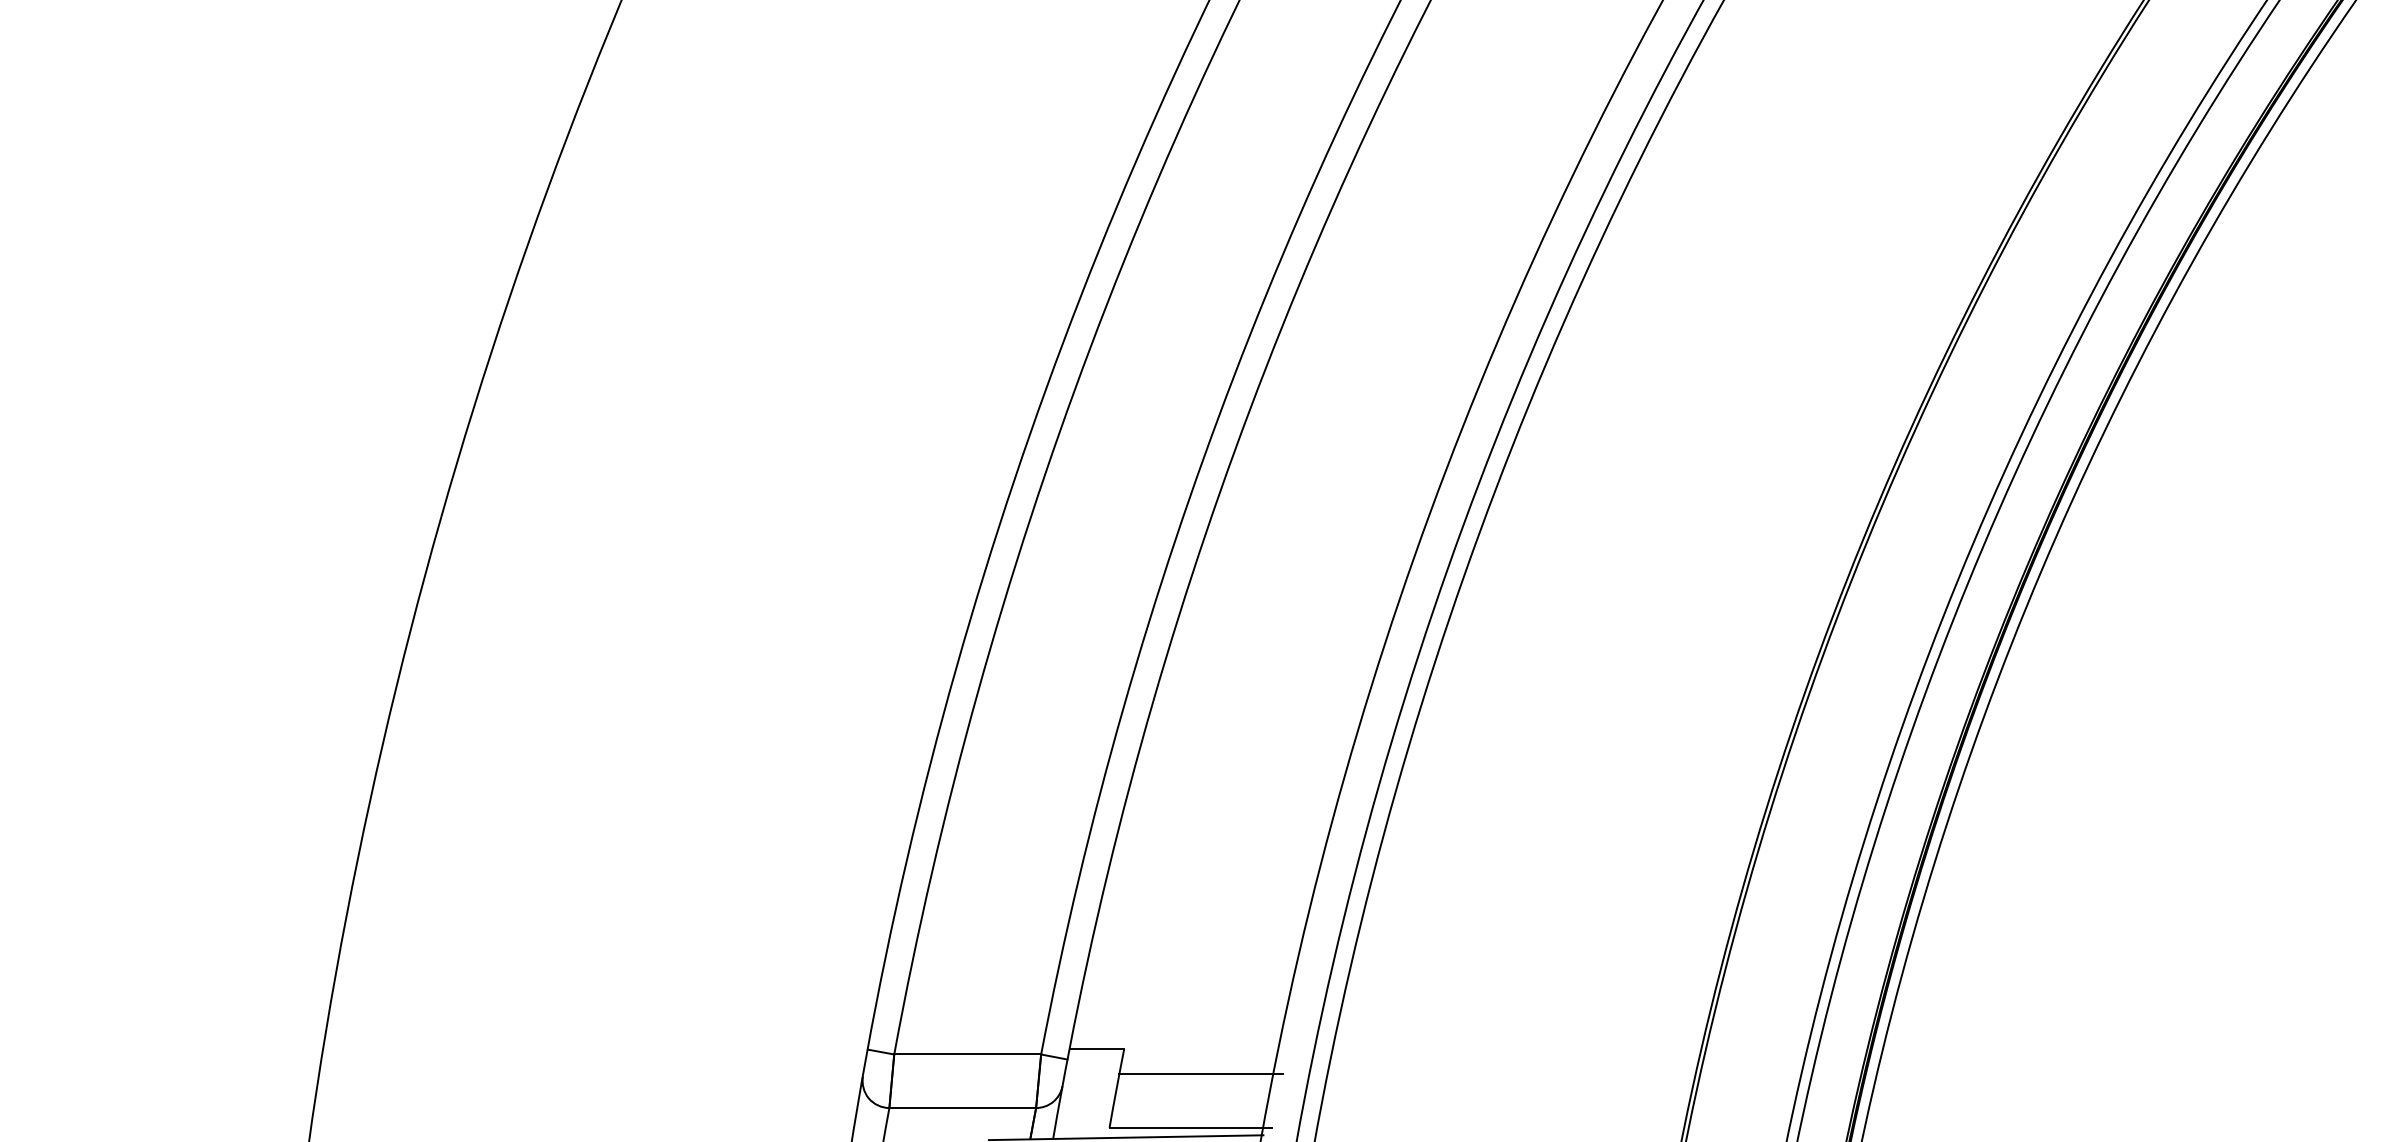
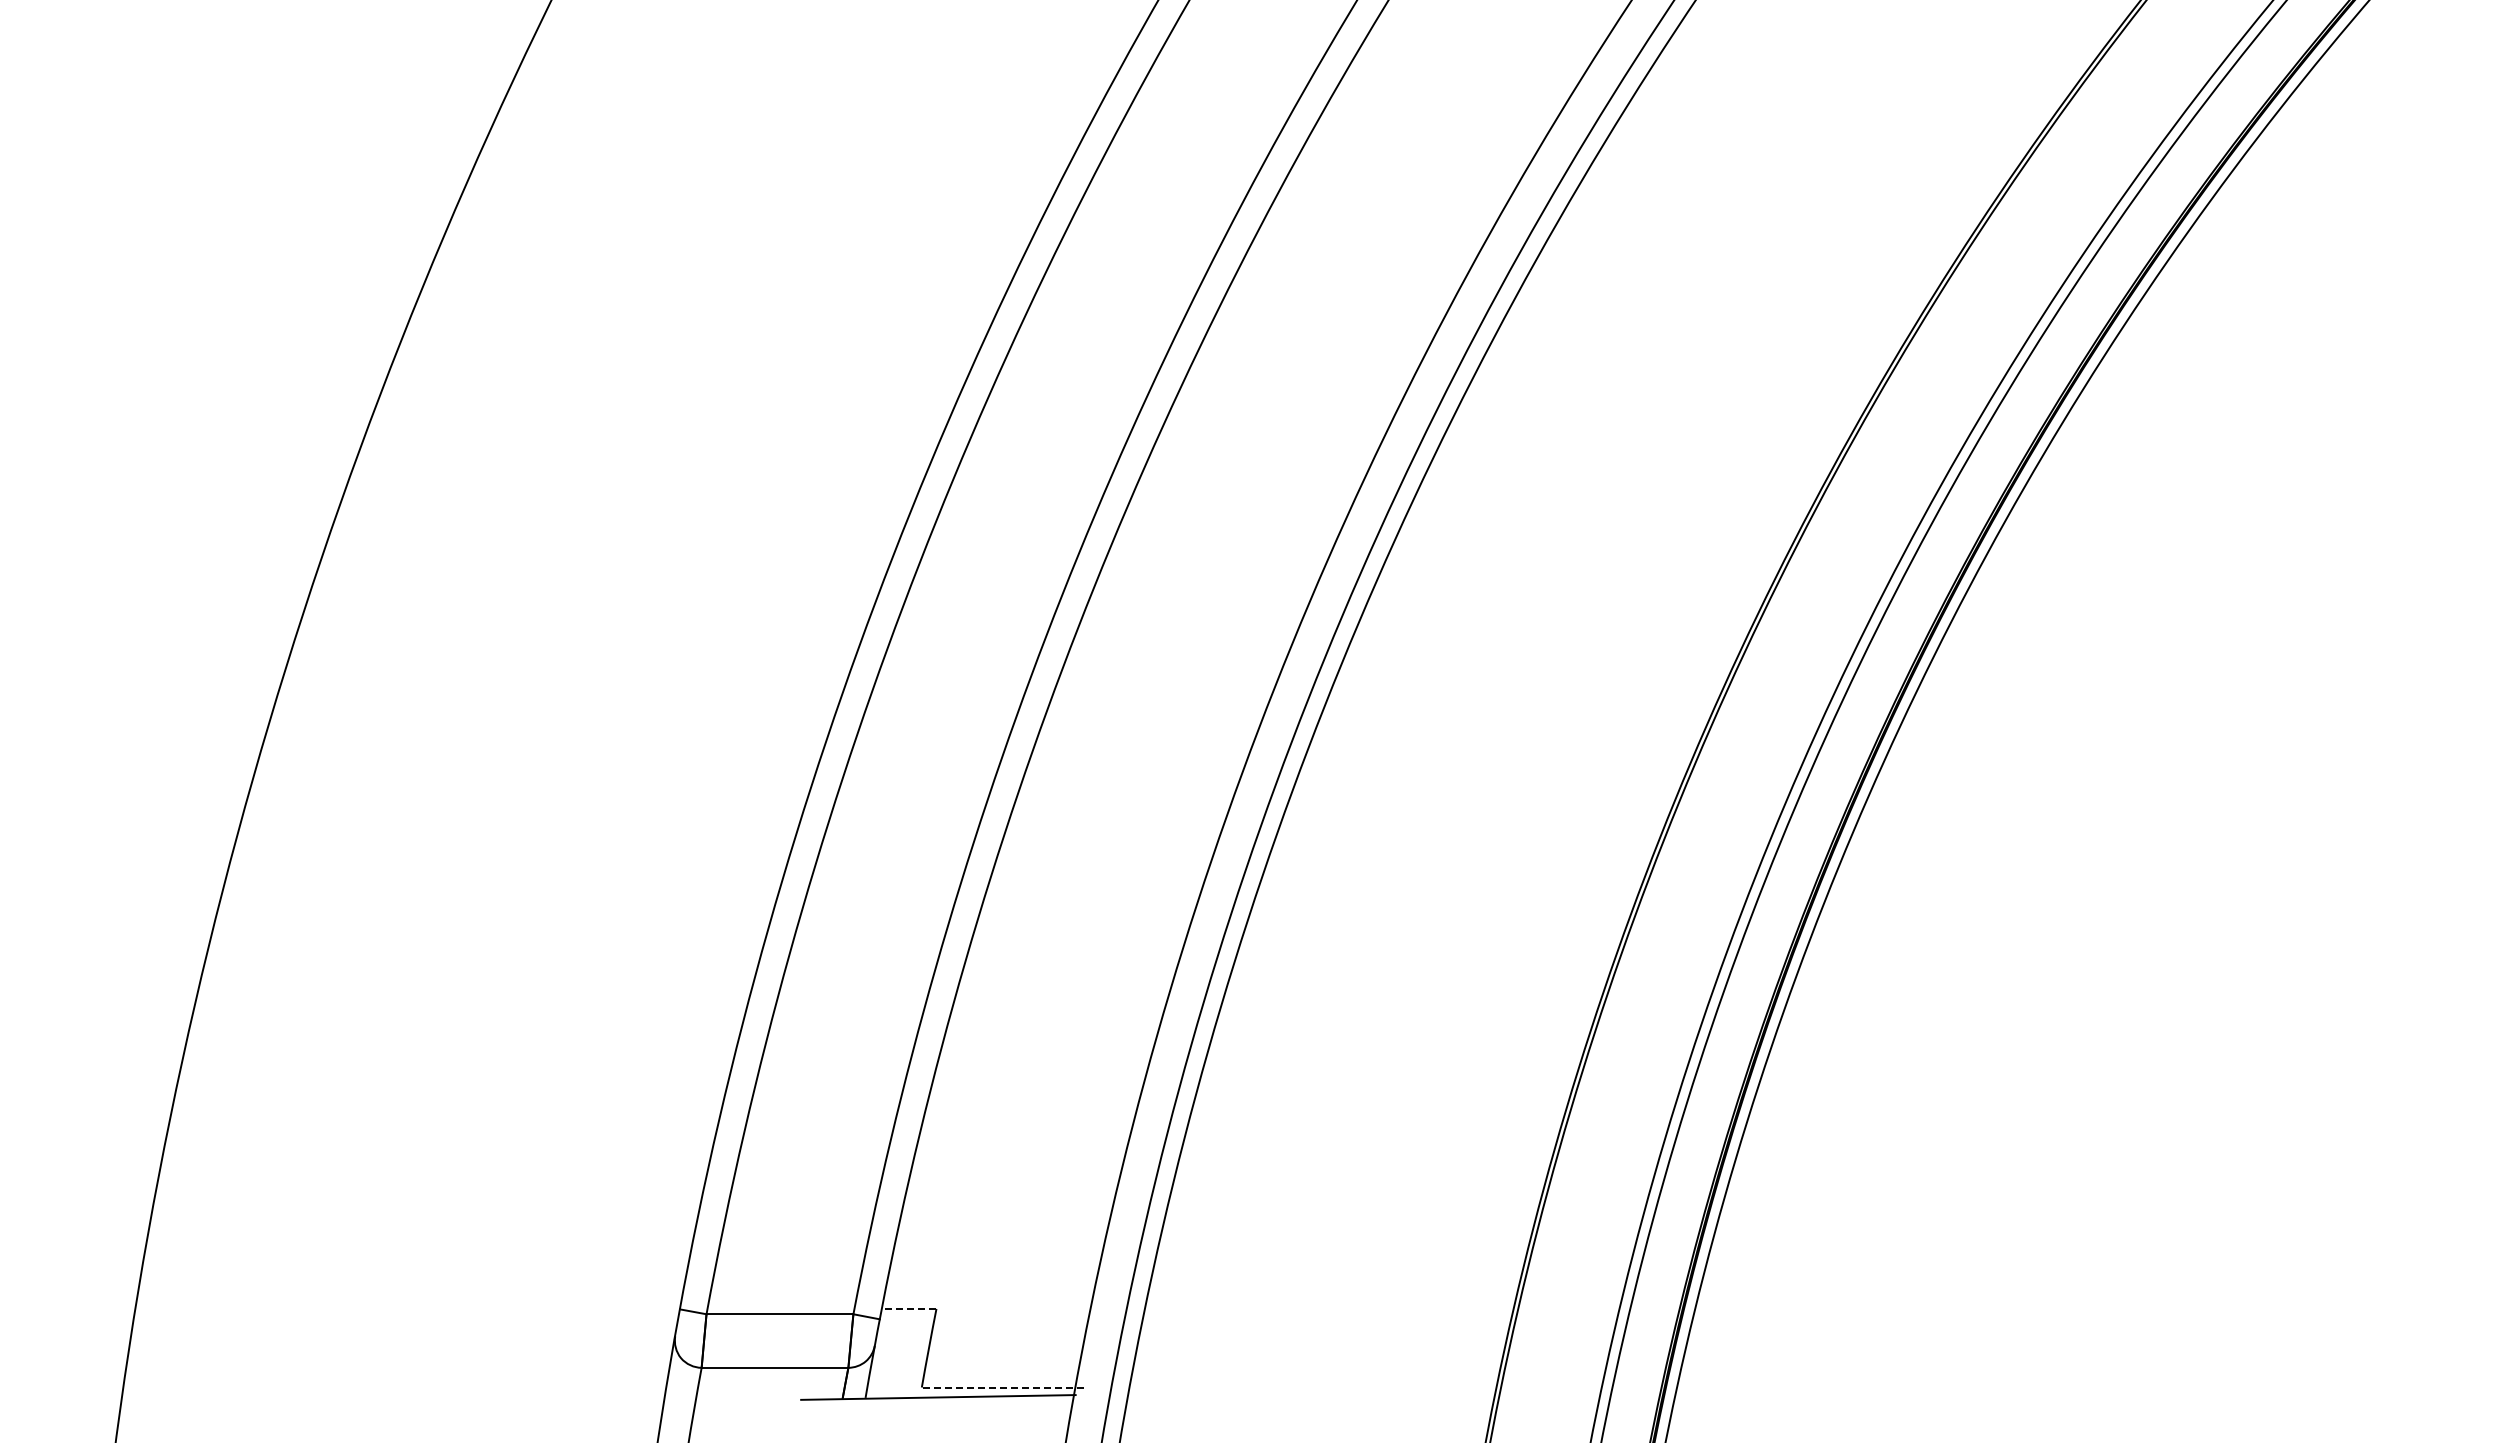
line: (1096, 1048) -> (908, 1308), solid -> dashed
line: (1201, 1073) -> (1013, 1333), removed
line: (1190, 1127) -> (1002, 1387), solid -> dashed

